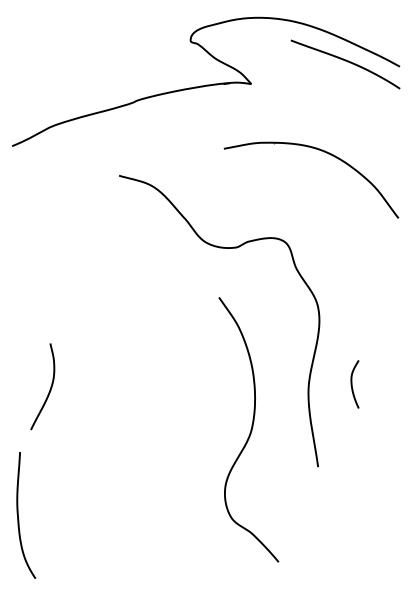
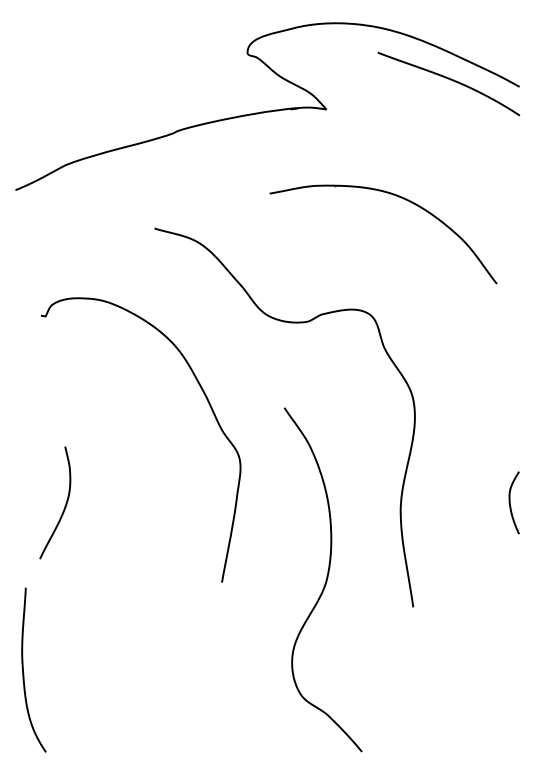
part: (322, 151) -> (398, 197), moved
curve: (160, 311) -> (208, 404), added
curve: (352, 384) -> (510, 502), moved
curve: (250, 430) -> (325, 580), moved

